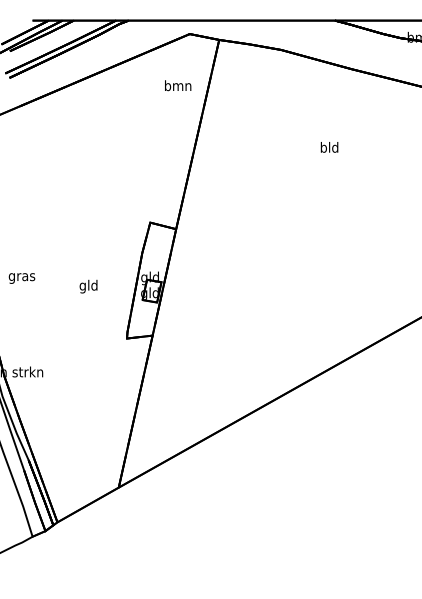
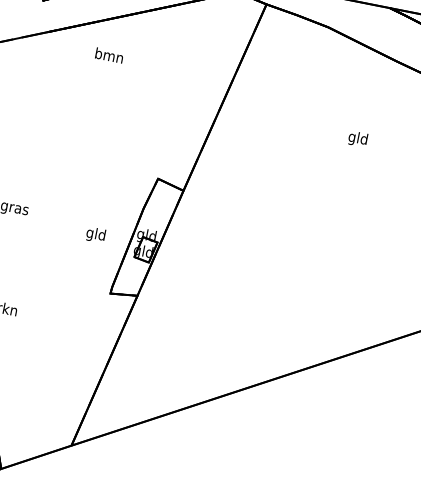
text: (178, 85) -> (109, 55), moved
text: (323, 148) -> (351, 137), bld -> gld
text: (88, 286) -> (95, 234), moved

